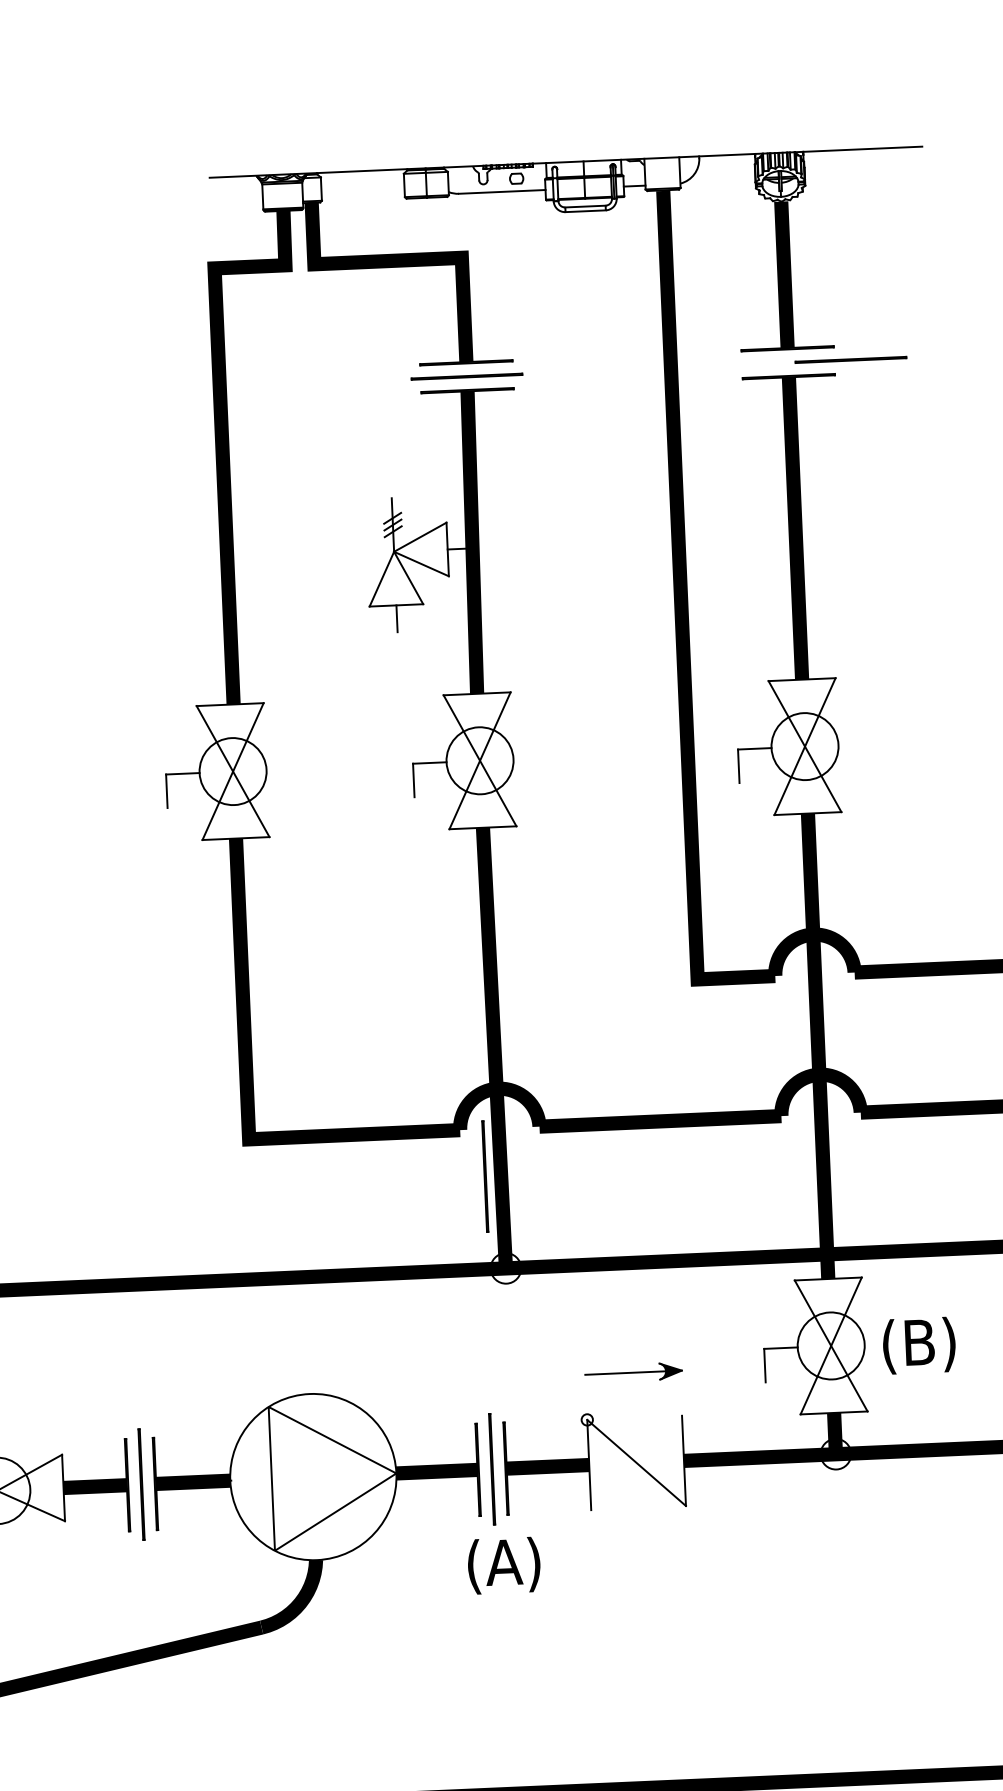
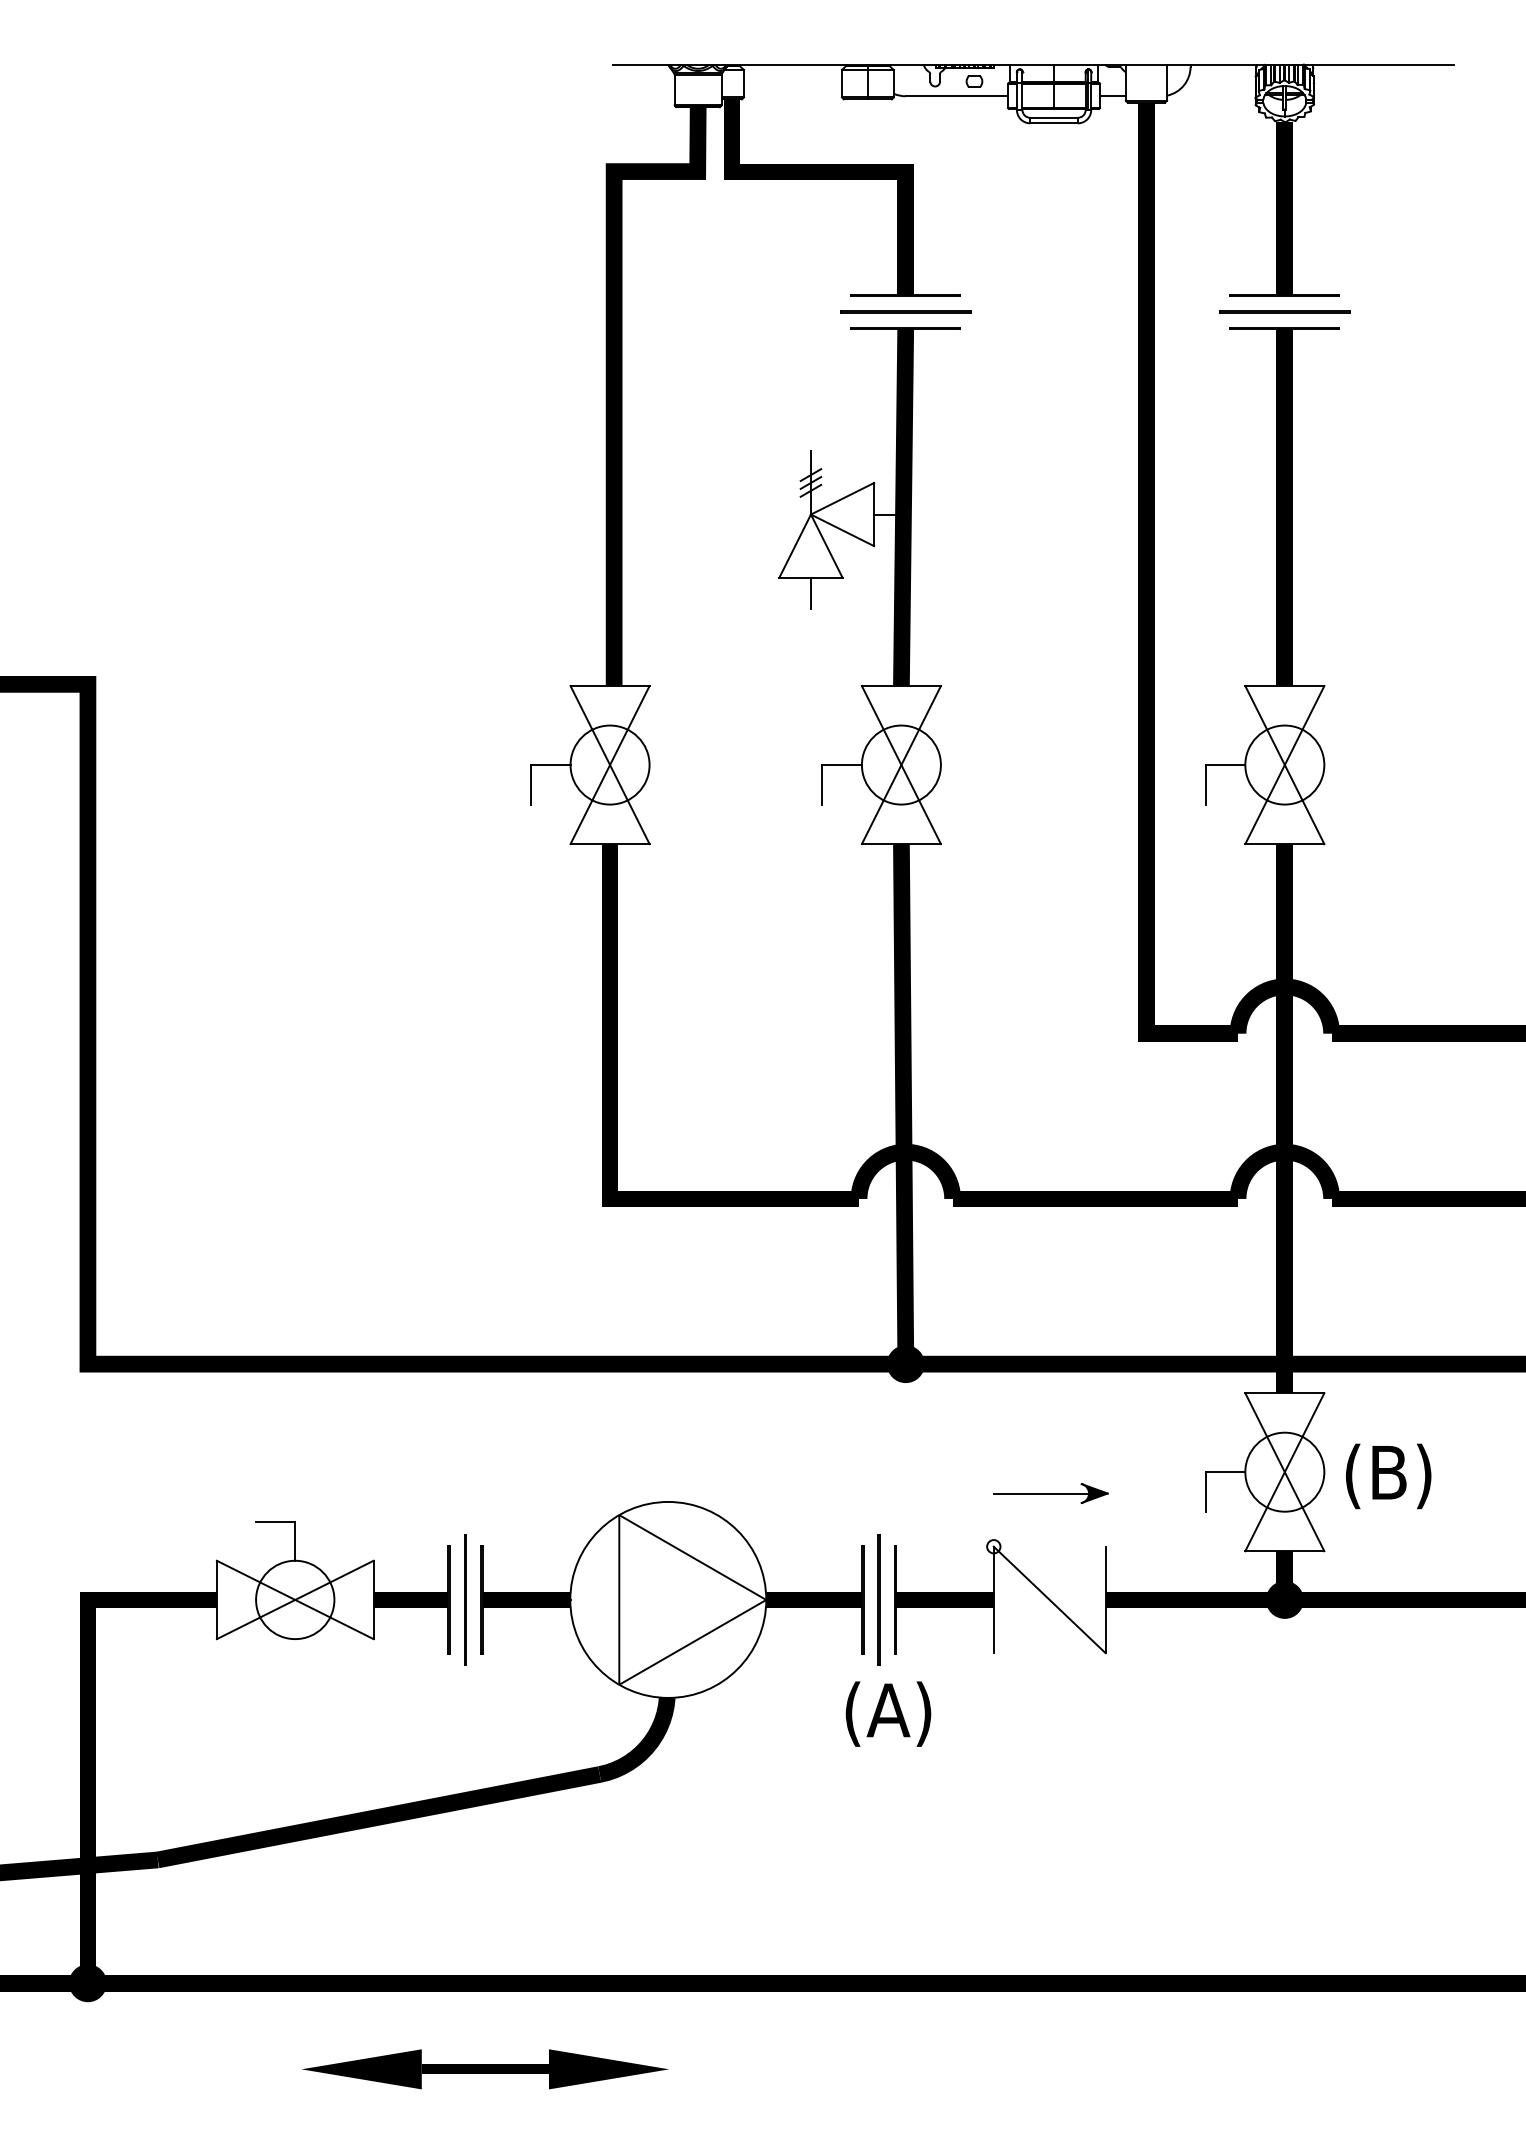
line: (850, 359) -> (1284, 311), moved
line: (484, 1176) -> (885, 1254), removed
fill: (505, 1268) -> (905, 1364), added
fill: (835, 1453) -> (1284, 1599), added

